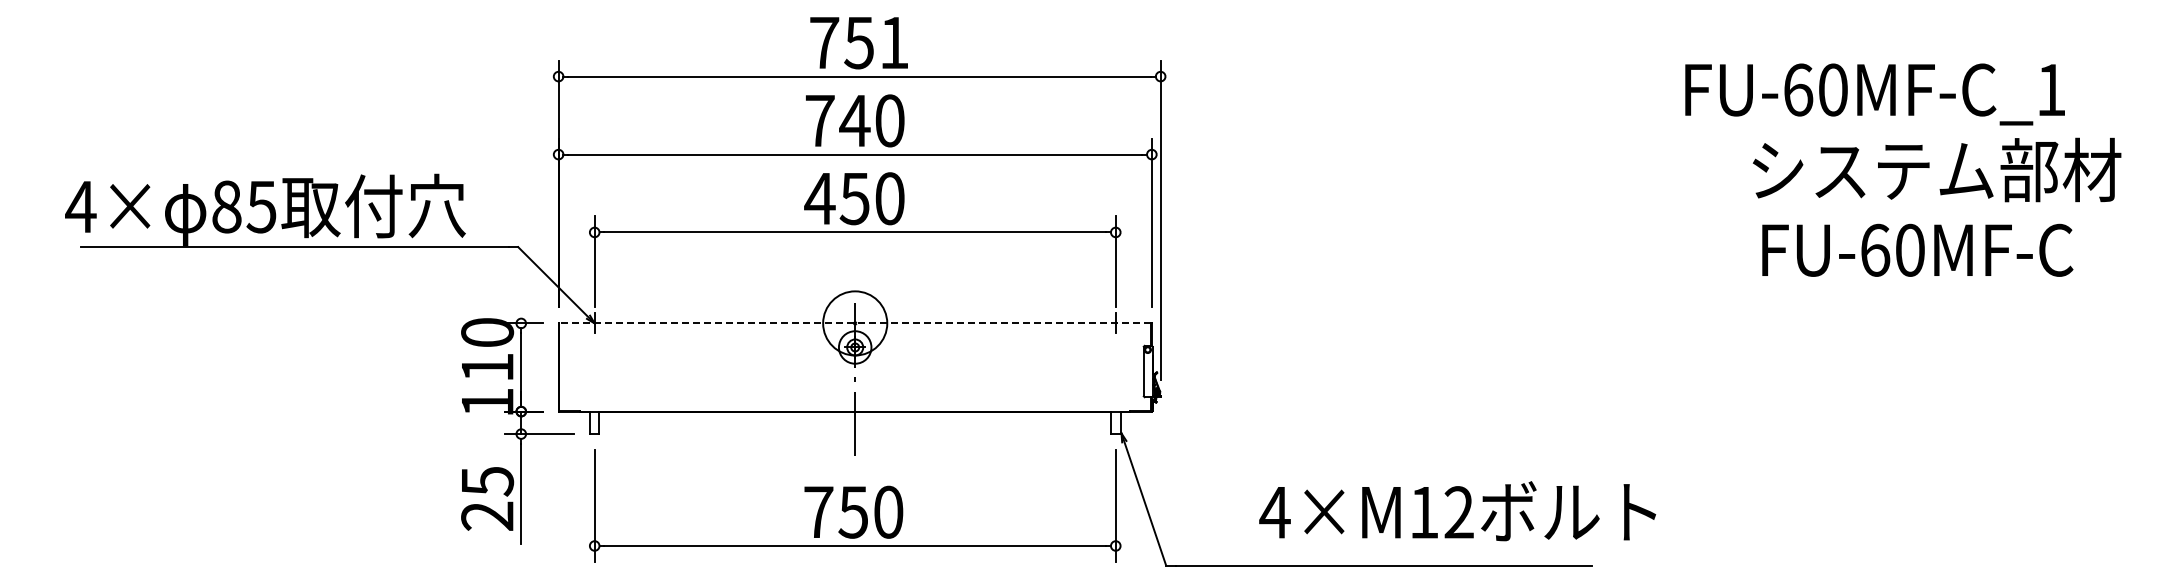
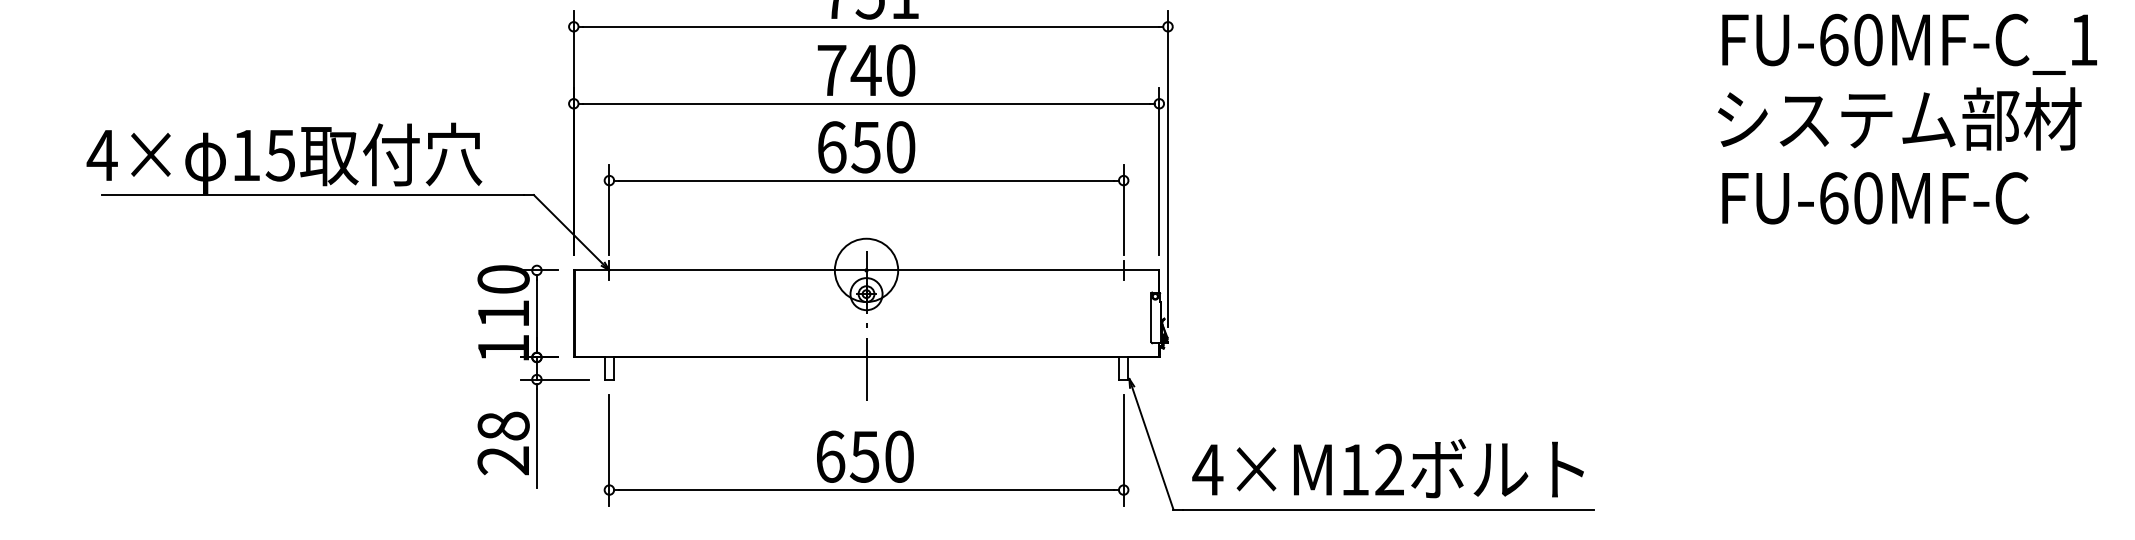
text: (1874, 94) -> (1909, 44), moved
text: (1936, 169) -> (1899, 118), moved
text: (819, 198) -> (831, 147), 450 -> 650
text: (226, 206) -> (245, 154), 85 -> 15
text: (1917, 249) -> (1875, 197), moved
line: (855, 323) -> (866, 270), dashed -> solid
text: (487, 481) -> (503, 426), 25 -> 28
text: (818, 511) -> (830, 456), 750 -> 650
text: (1457, 511) -> (1387, 468), moved

